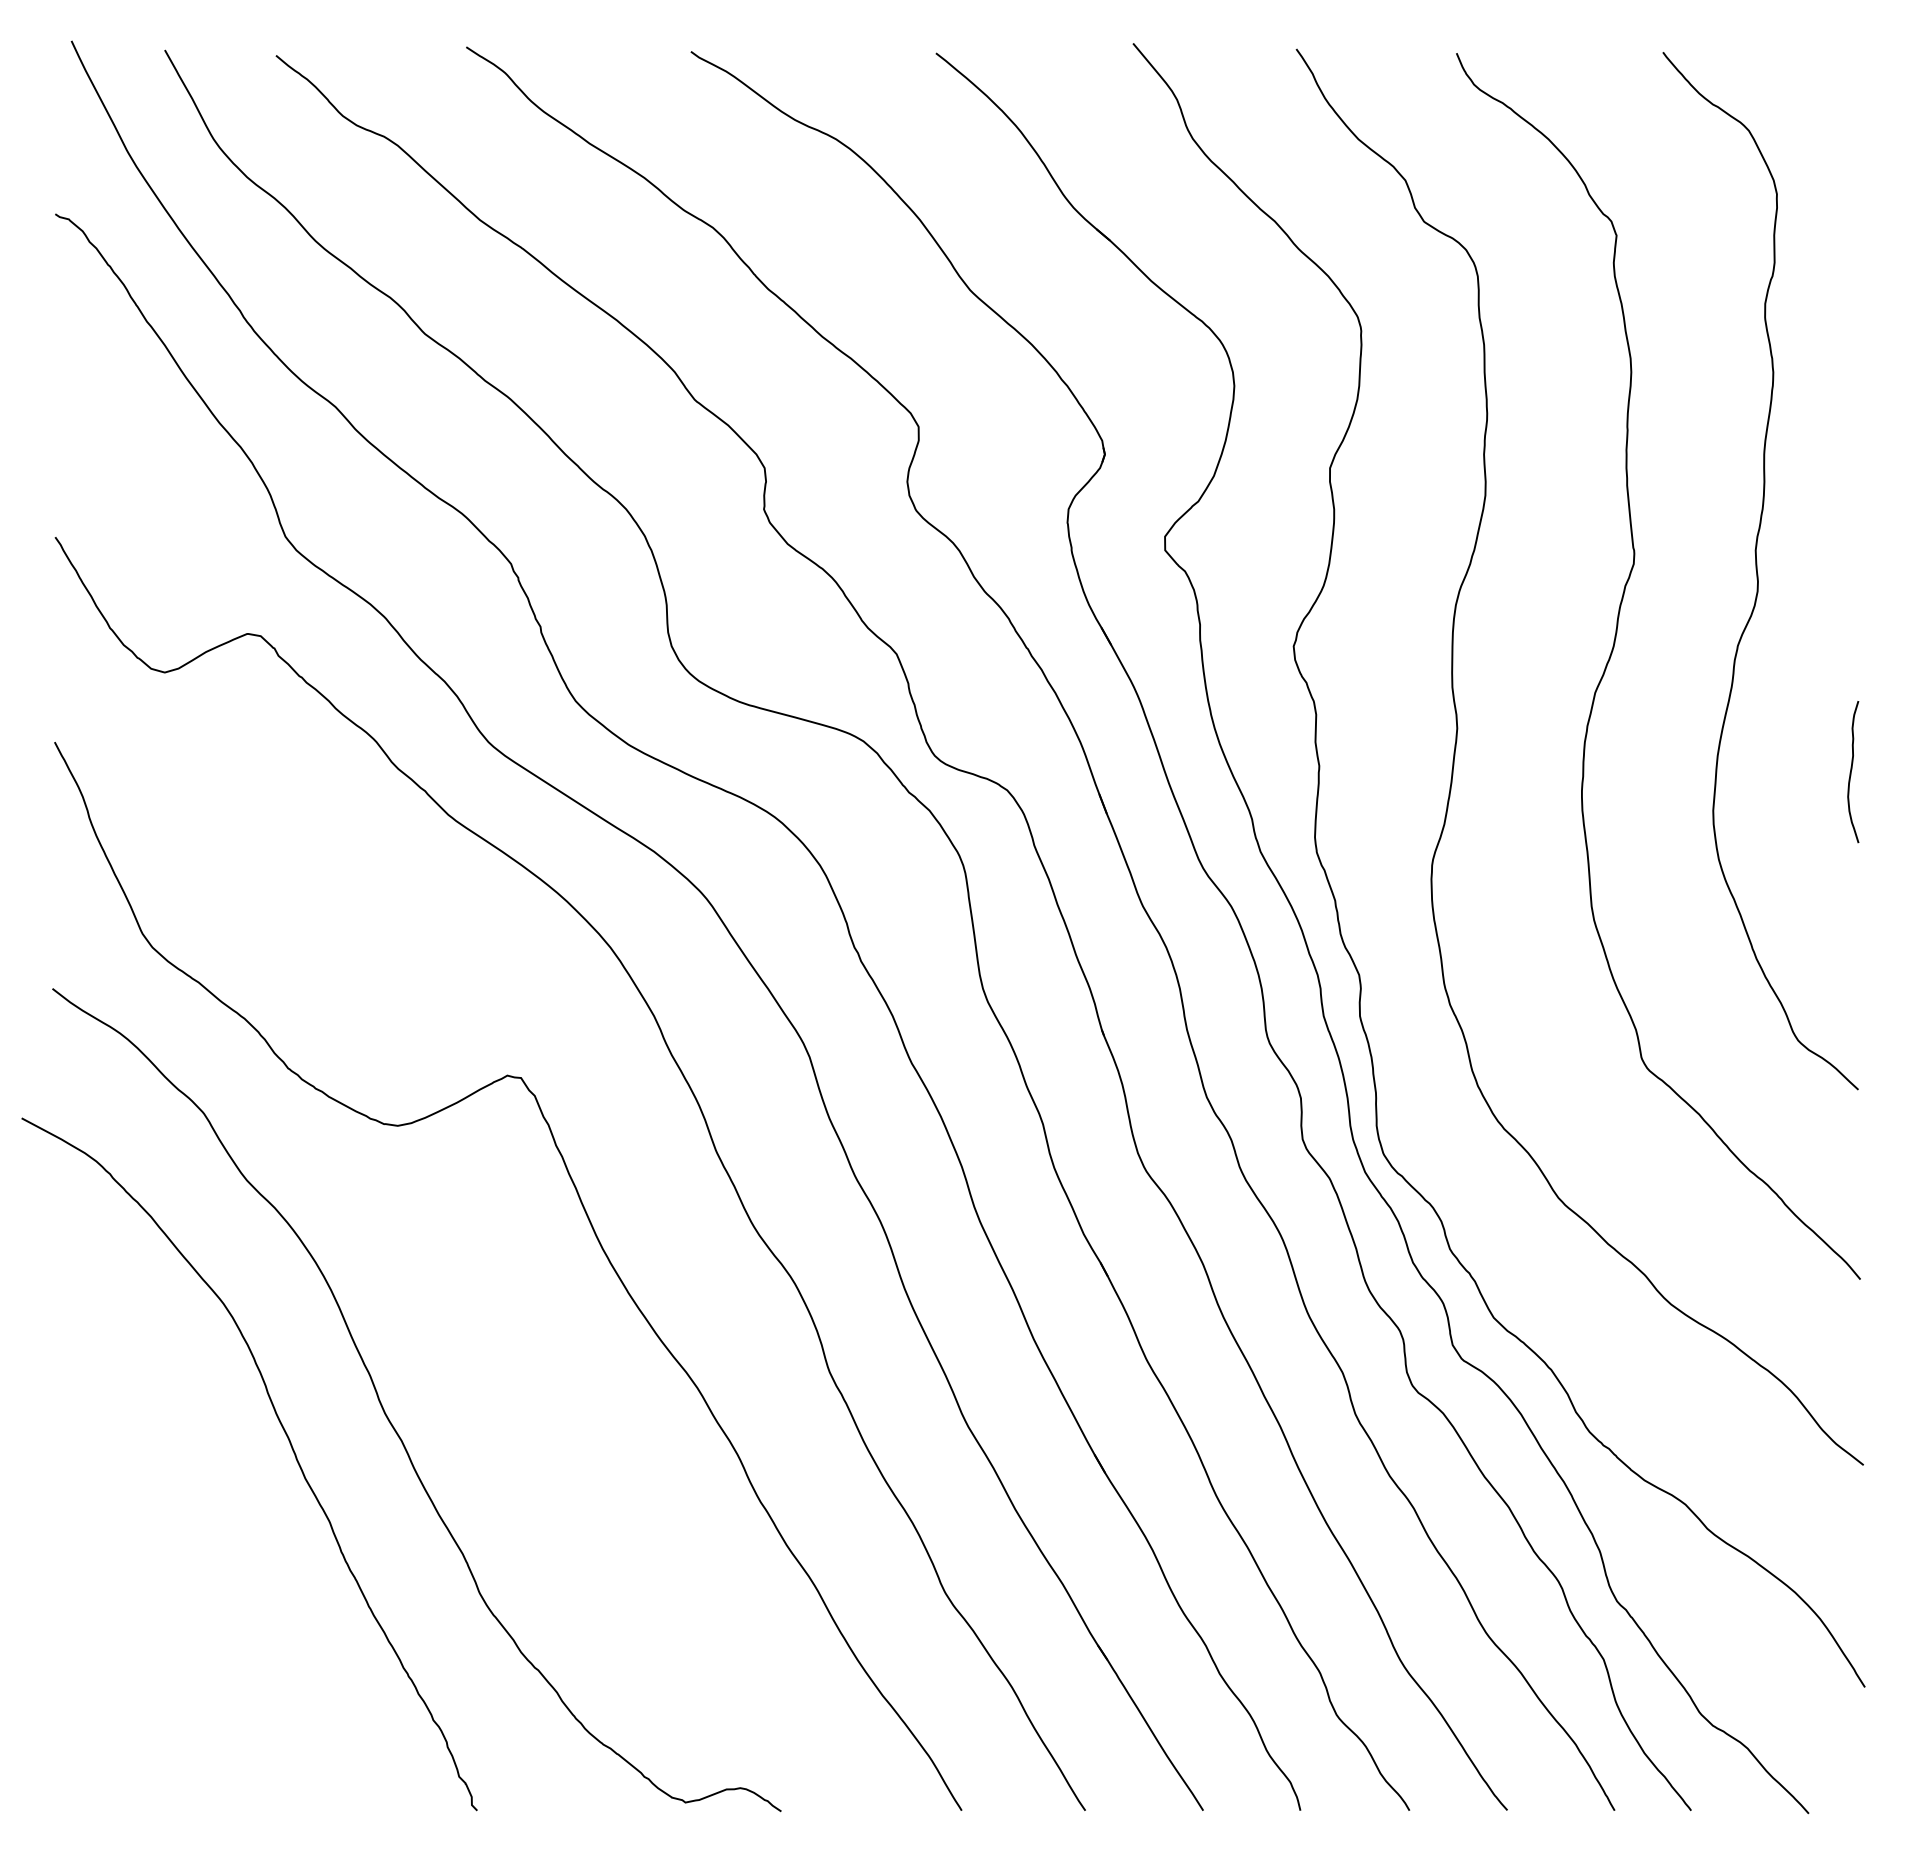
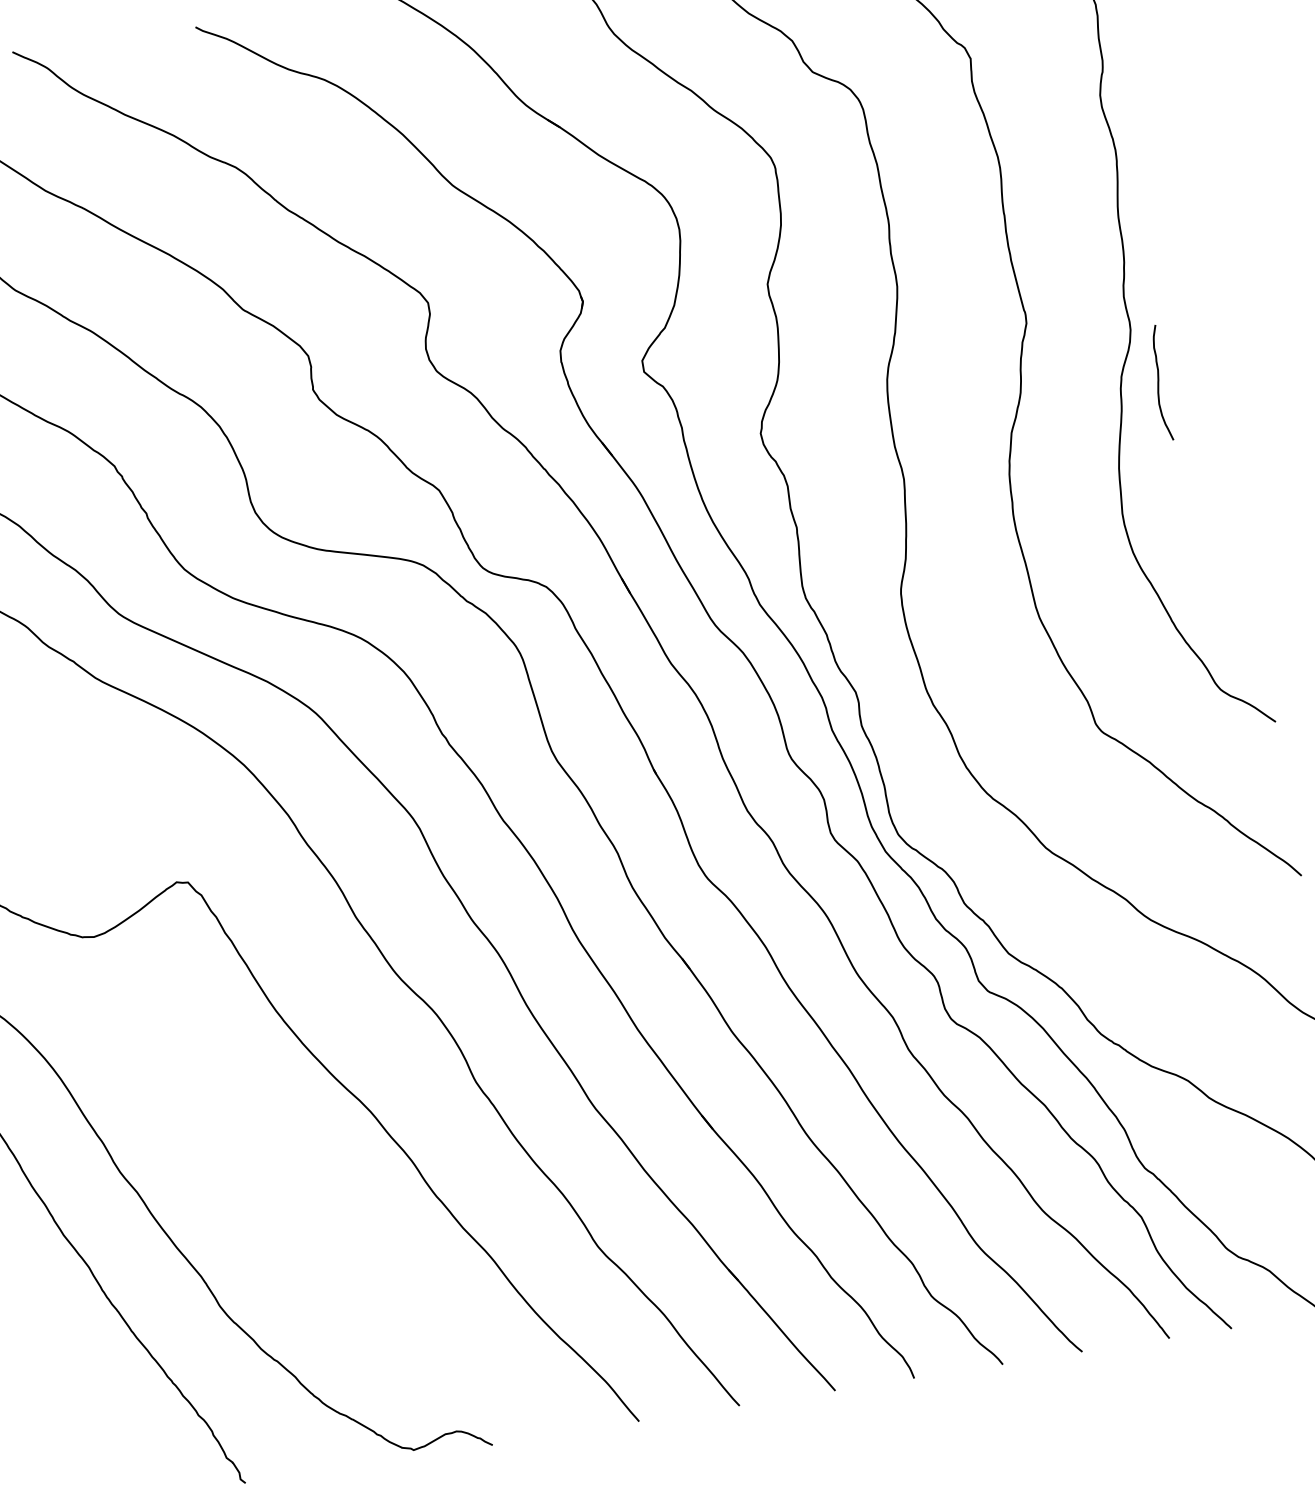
curve: (1851, 772) -> (1158, 383), moved

